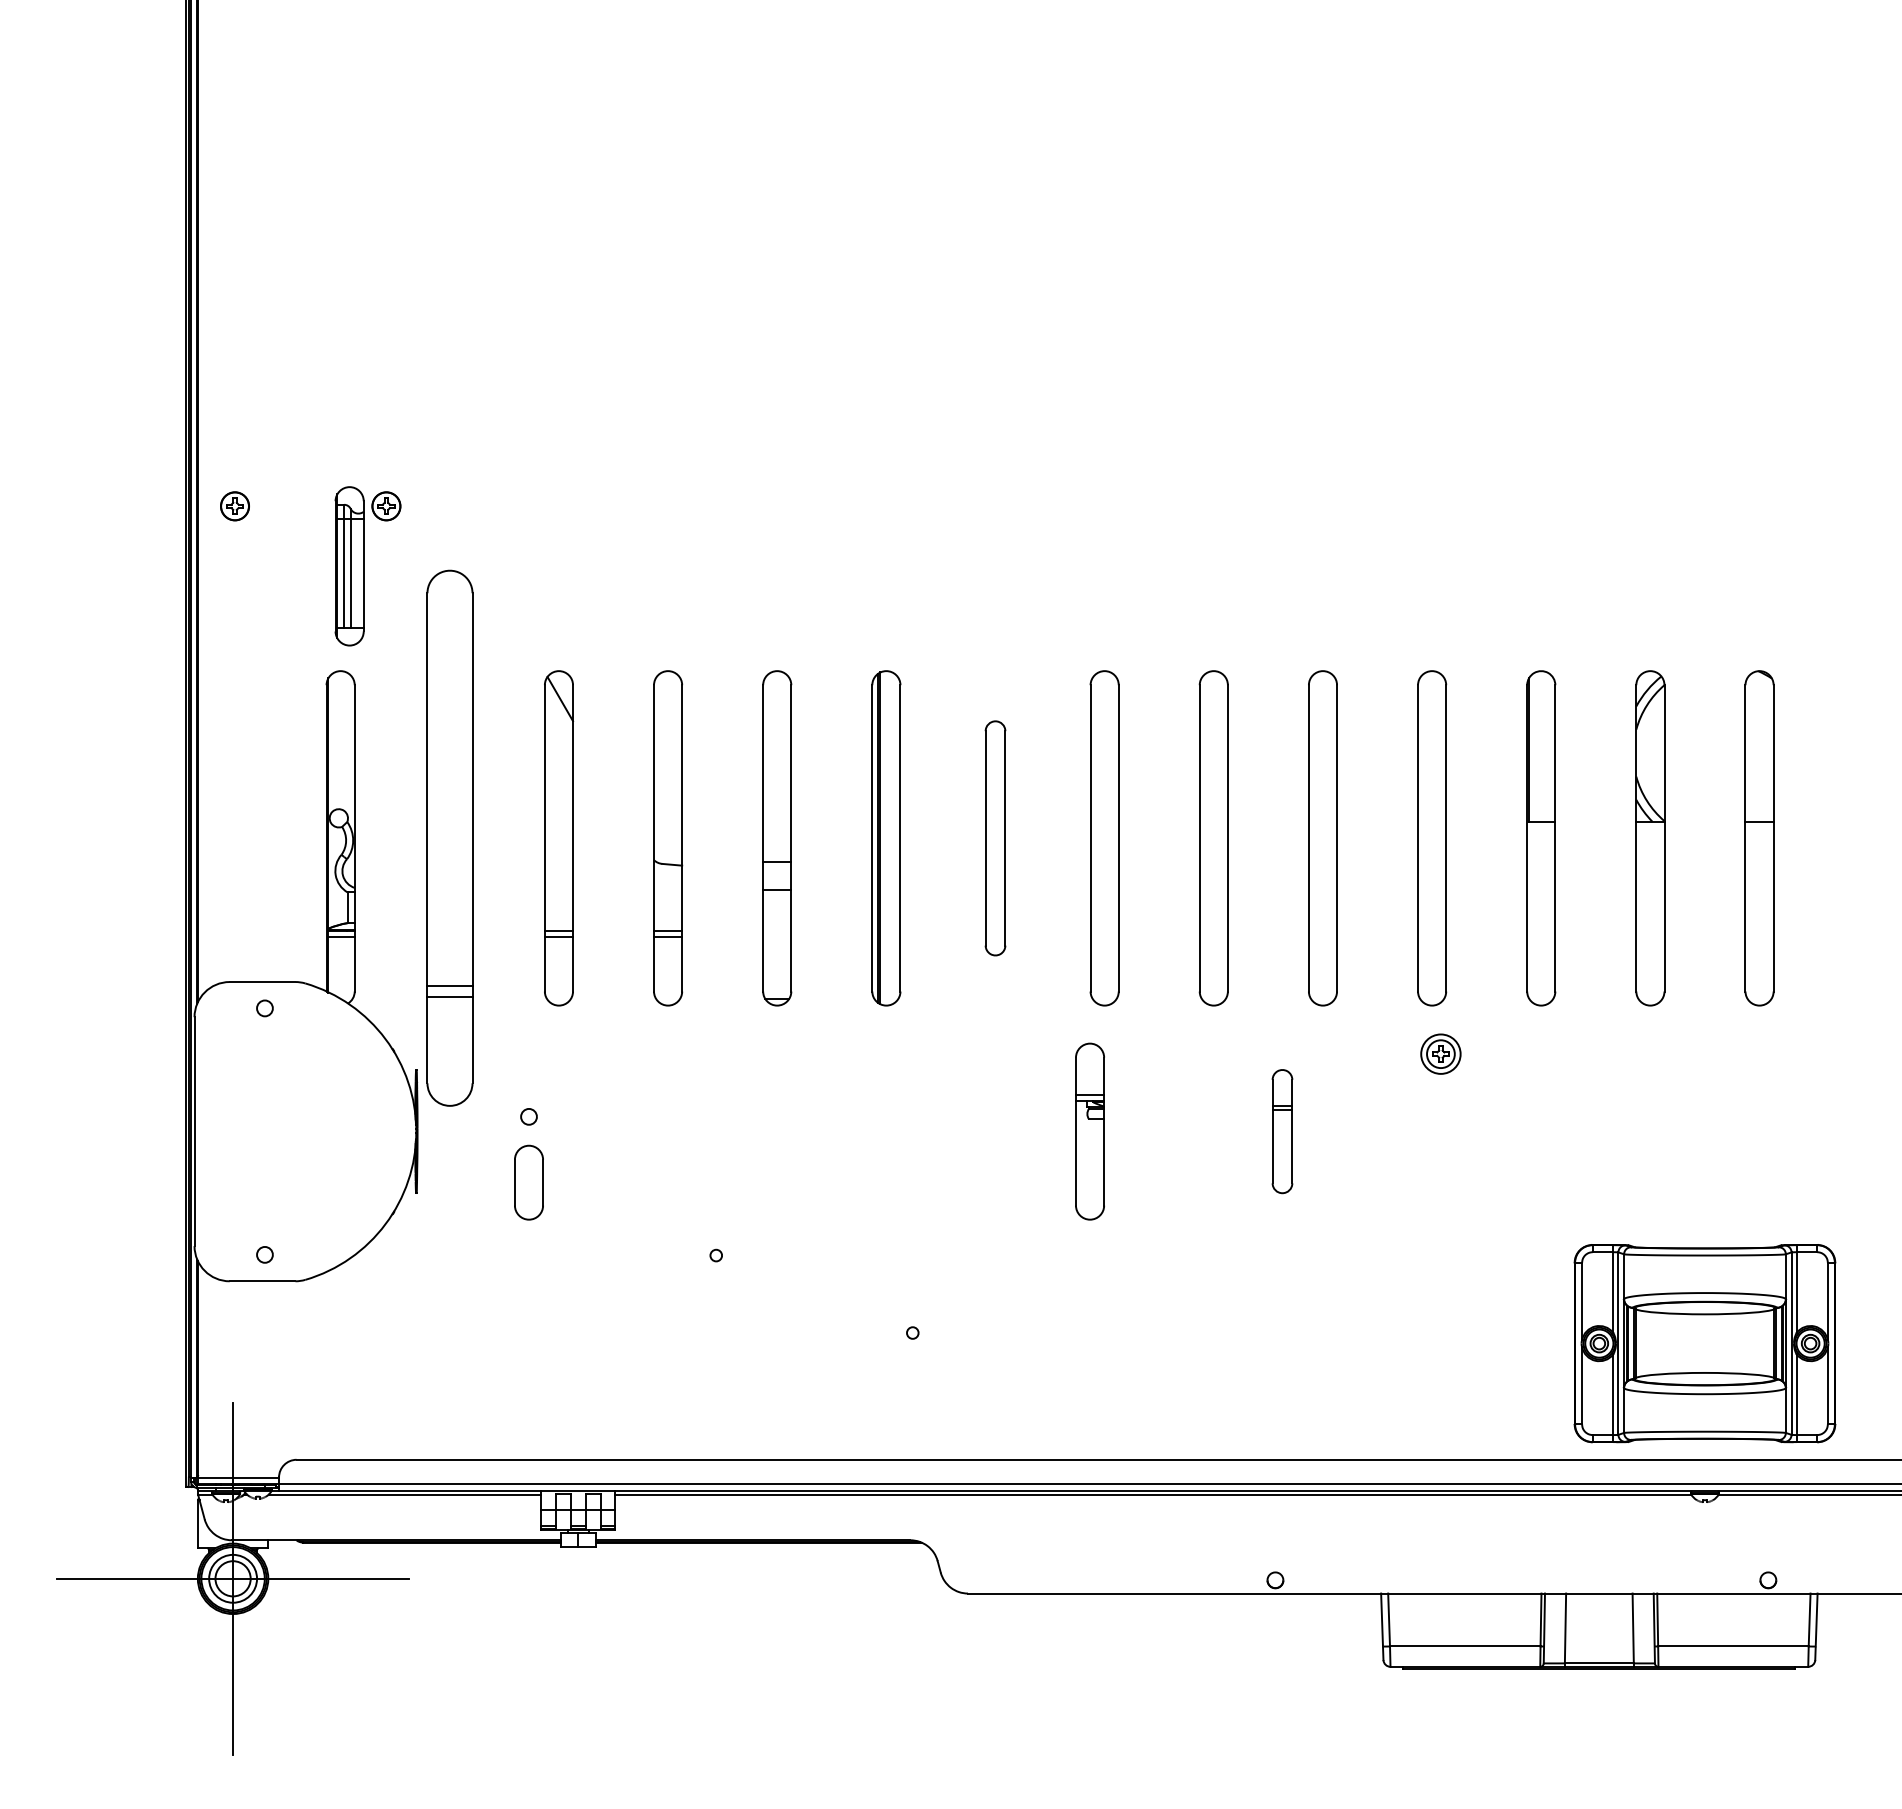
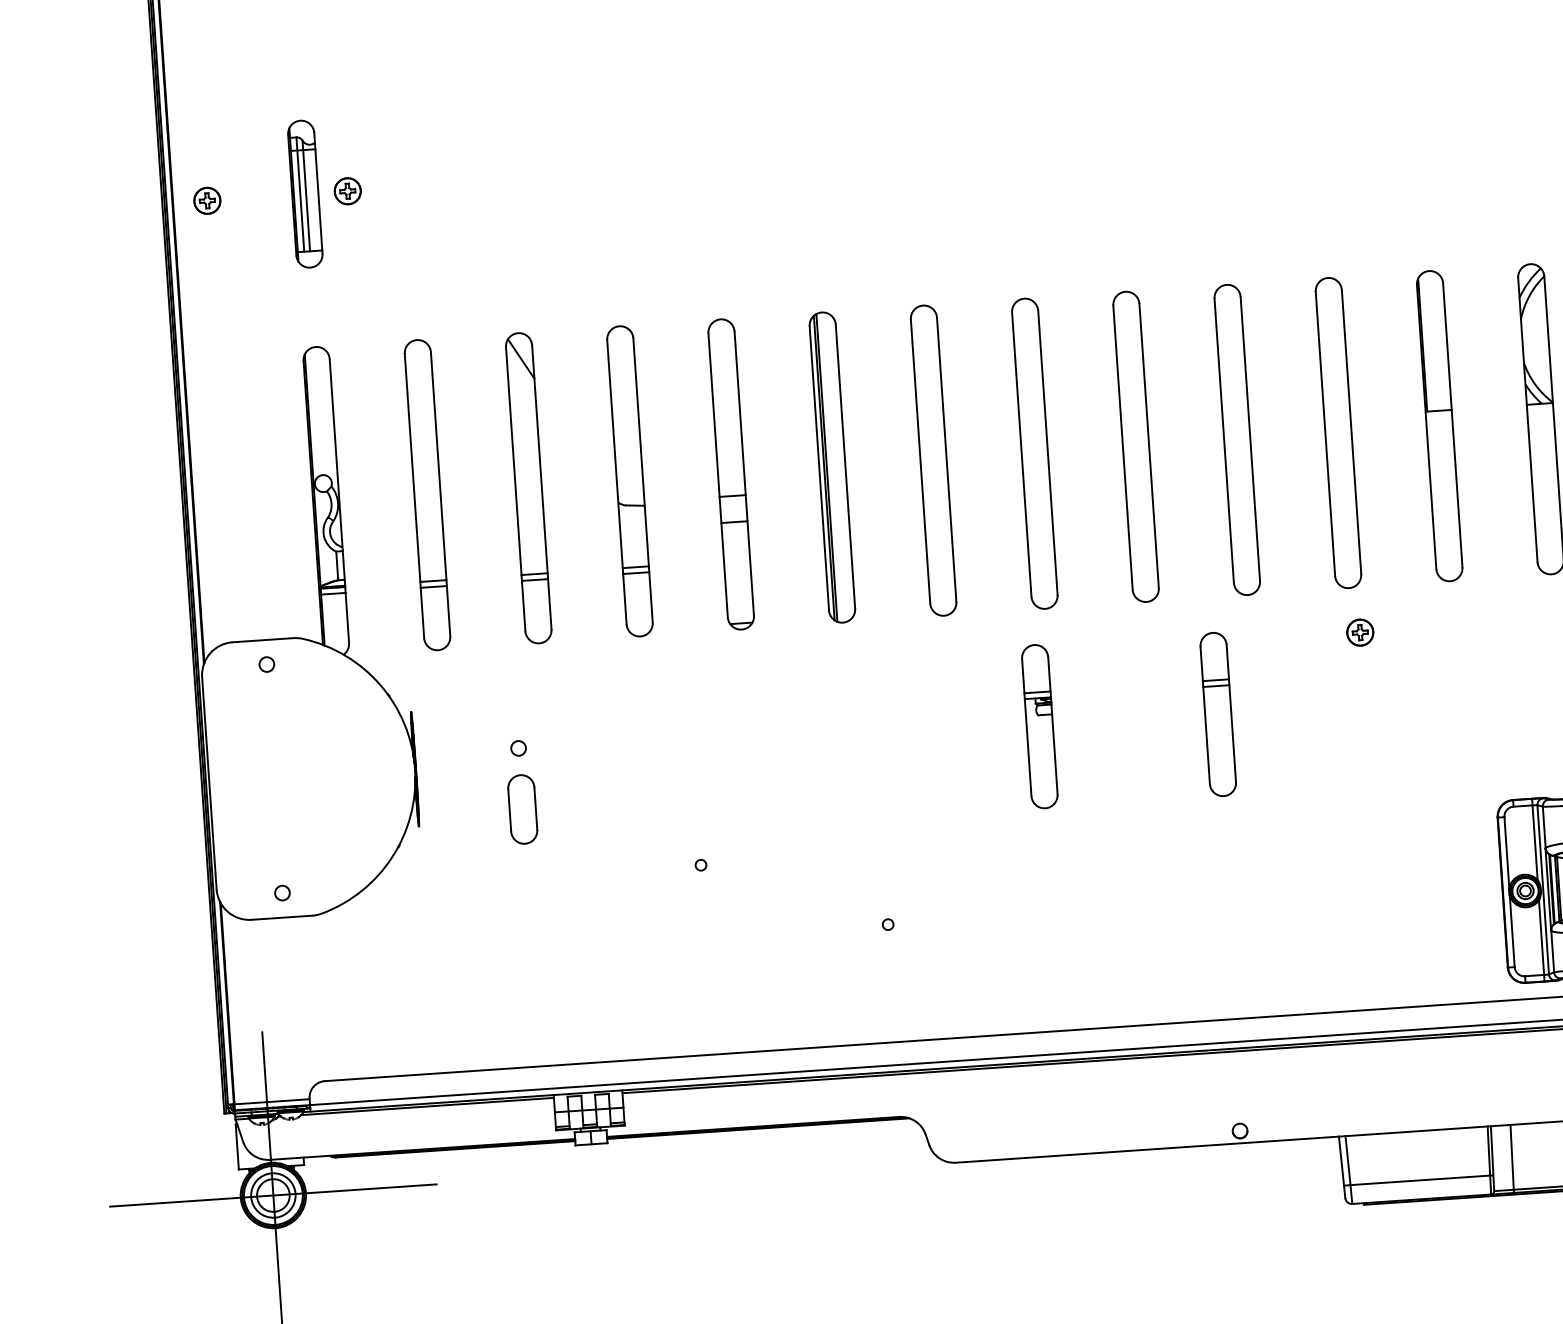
part: (349, 566) -> (305, 194), moved
part: (449, 838) -> (427, 495), size x0.62
part: (995, 838) -> (933, 460), size x1.43
circle: (1440, 1054) -> (1359, 632), size x0.71
part: (1282, 1131) -> (1218, 714), size x1.43

